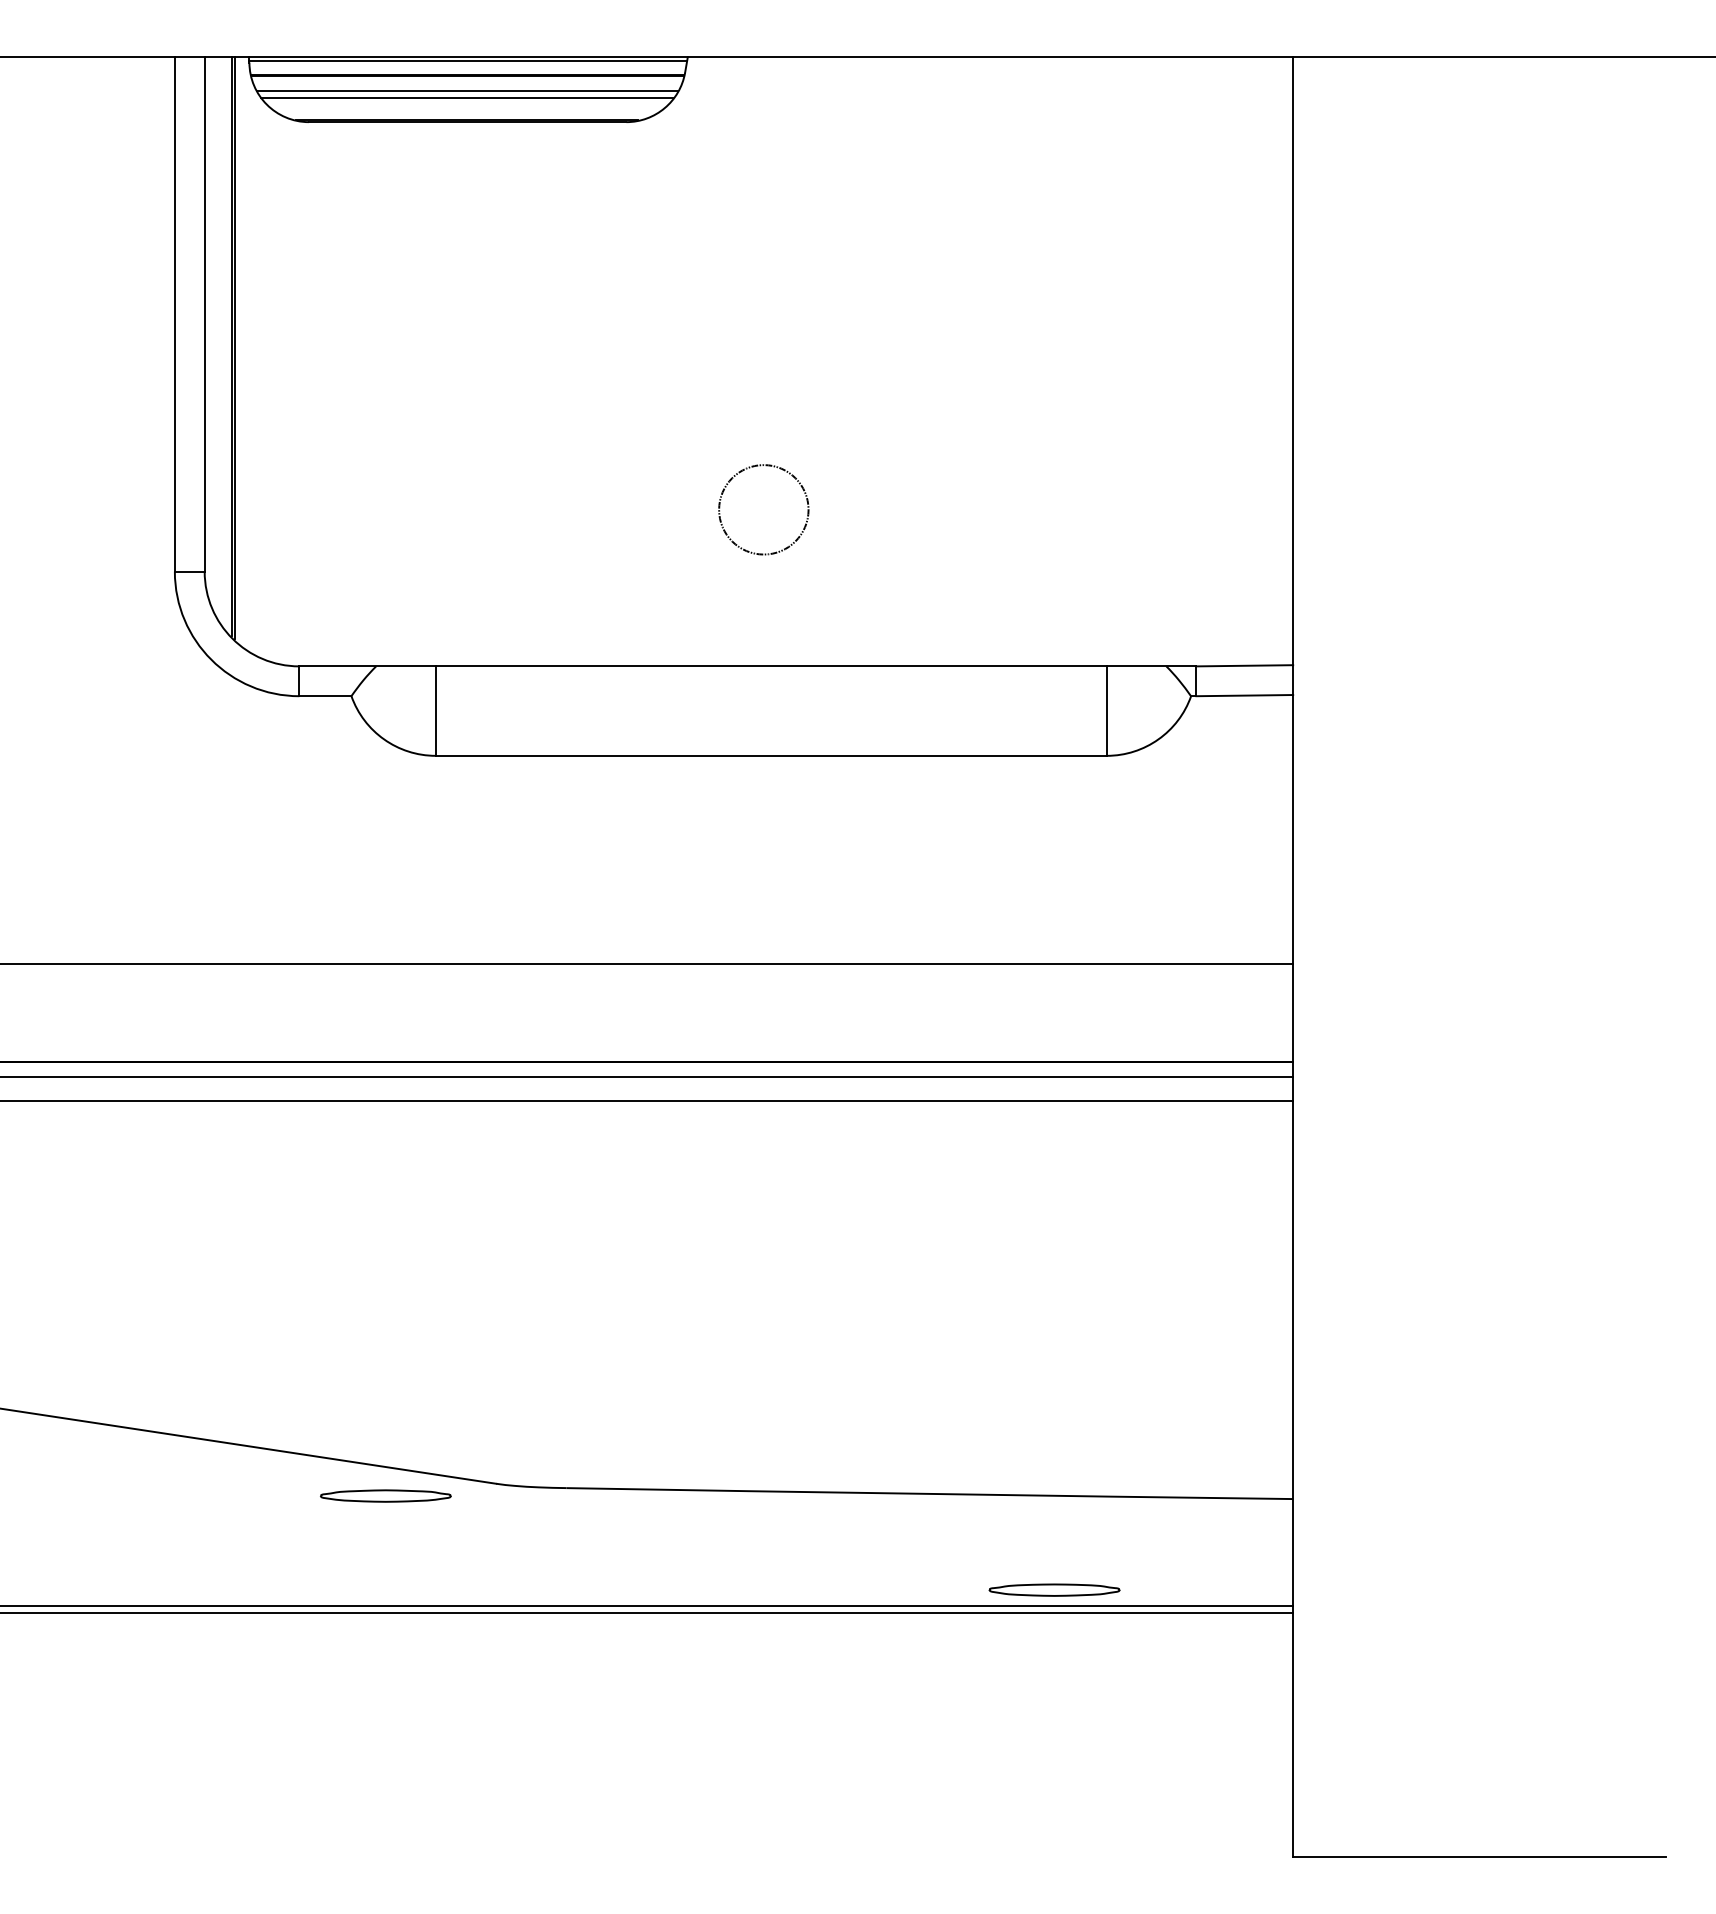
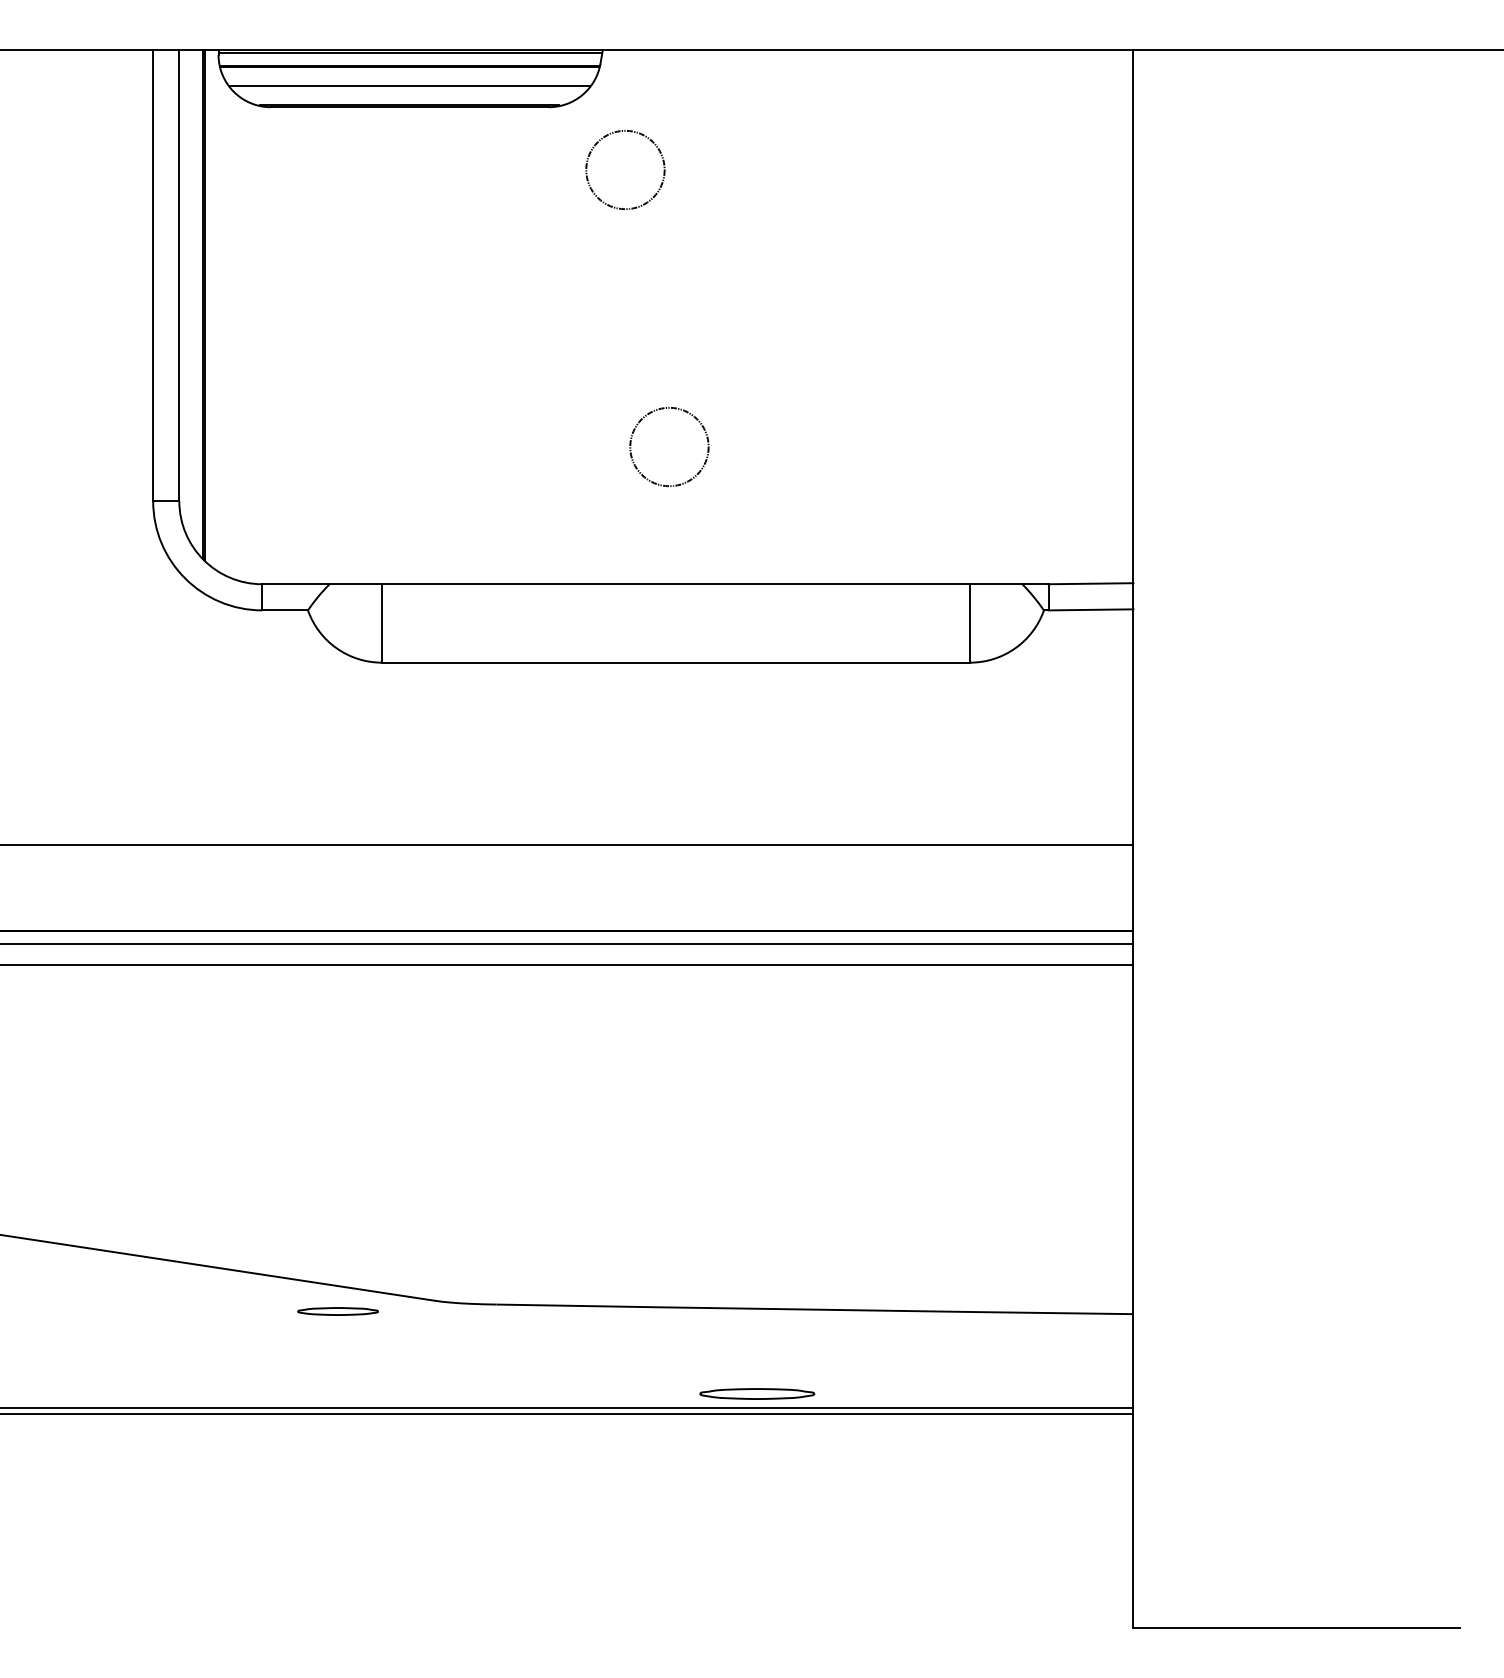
line: (467, 91) -> (409, 80), removed
circle: (713, 194) -> (625, 170), added
part: (385, 1496) -> (337, 1311), size x0.7
part: (1054, 1589) -> (757, 1393), moved

